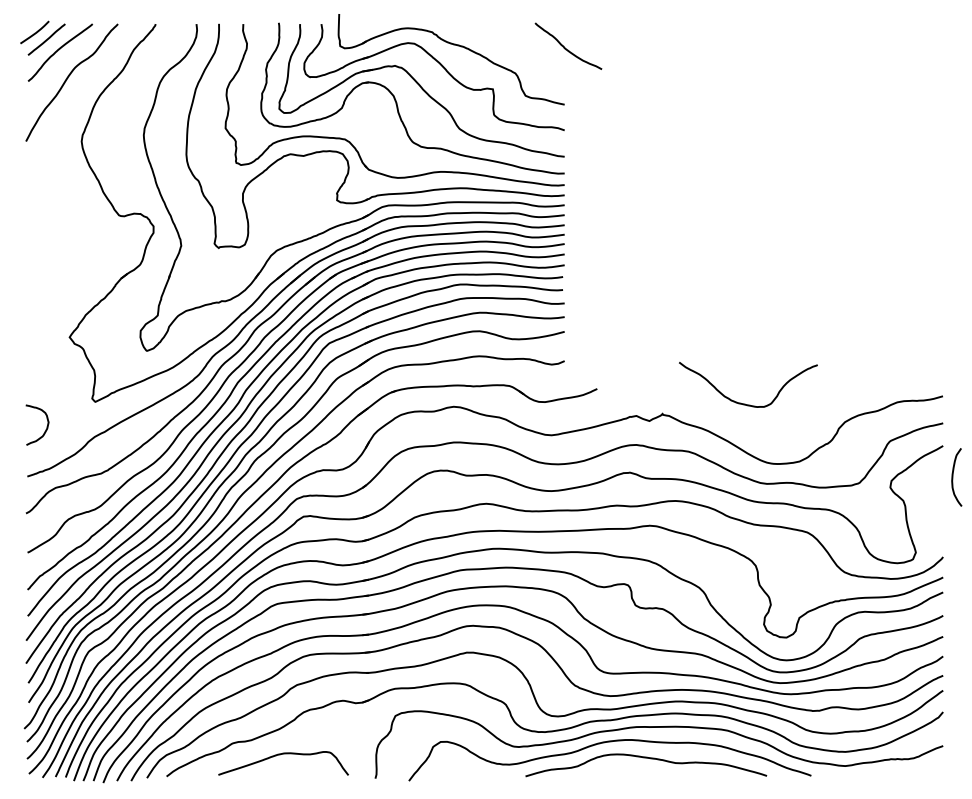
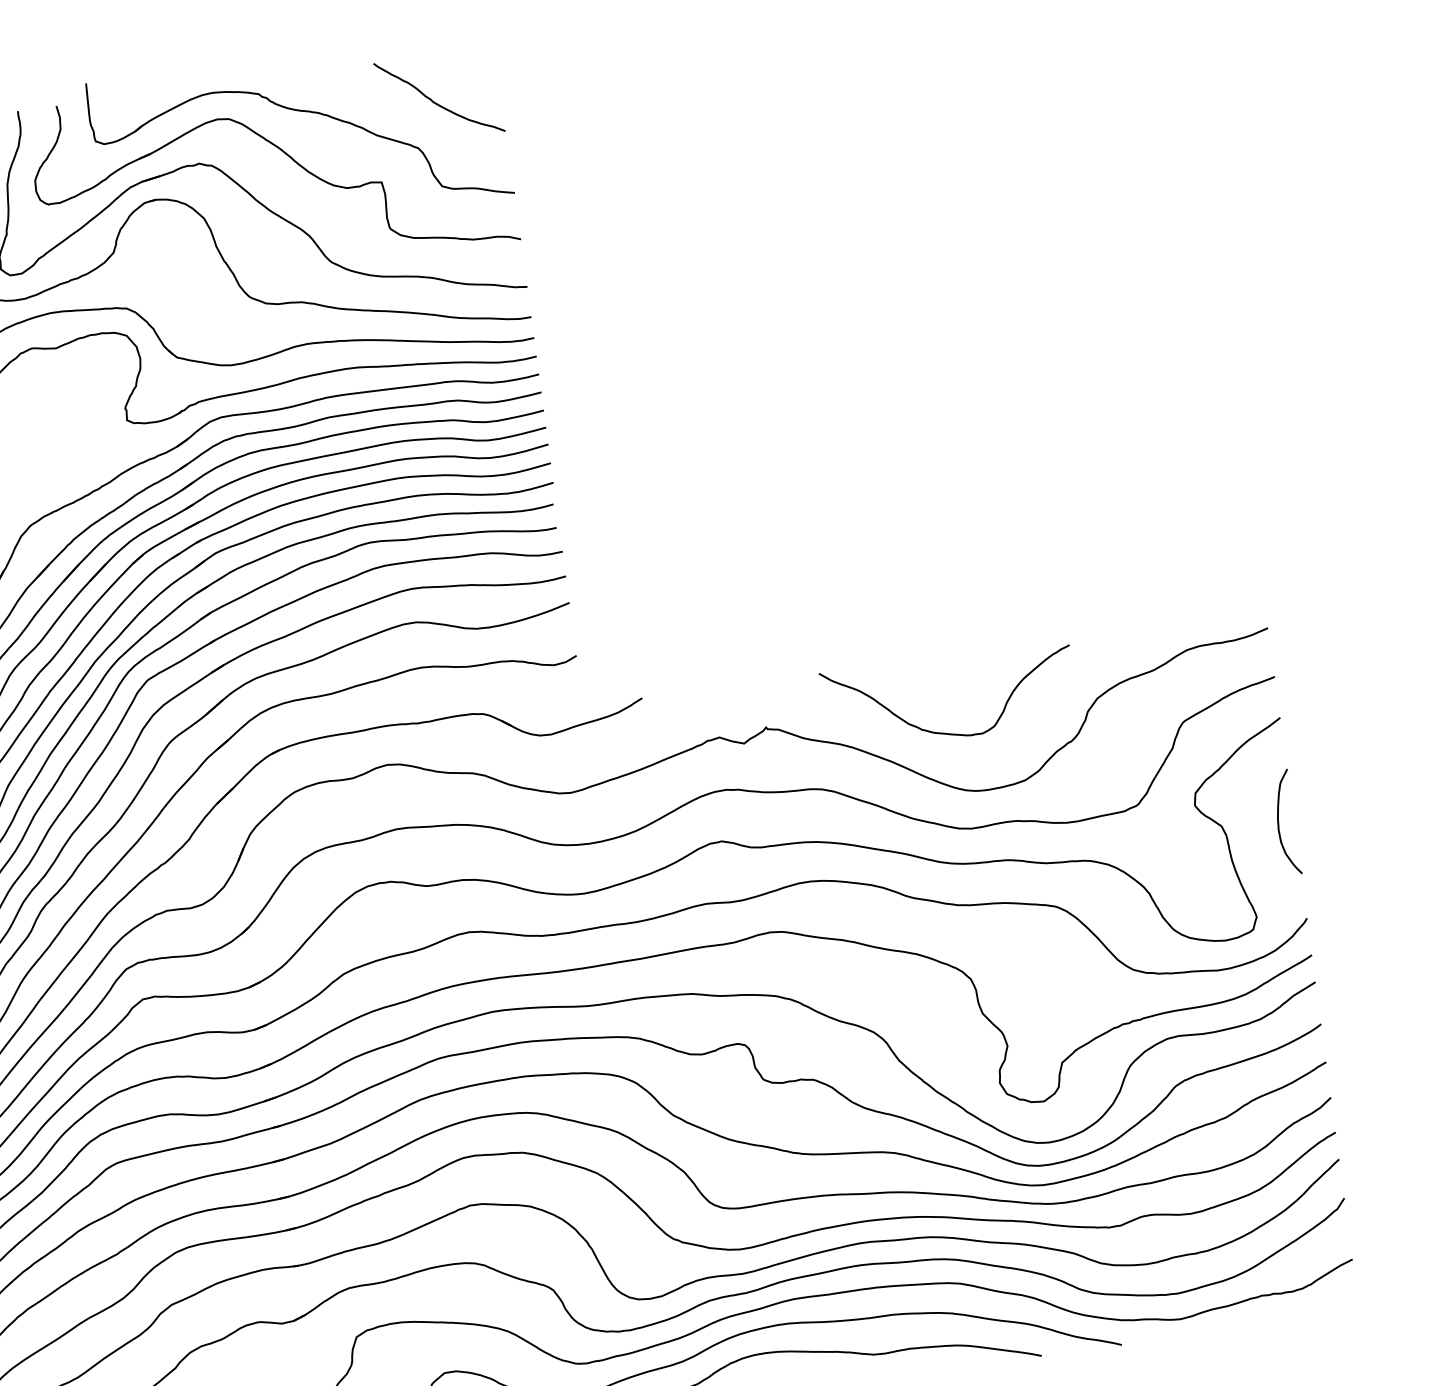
curve: (565, 47) -> (434, 100), moved
curve: (745, 403) -> (948, 731), moved
curve: (953, 477) -> (1280, 823), moved

